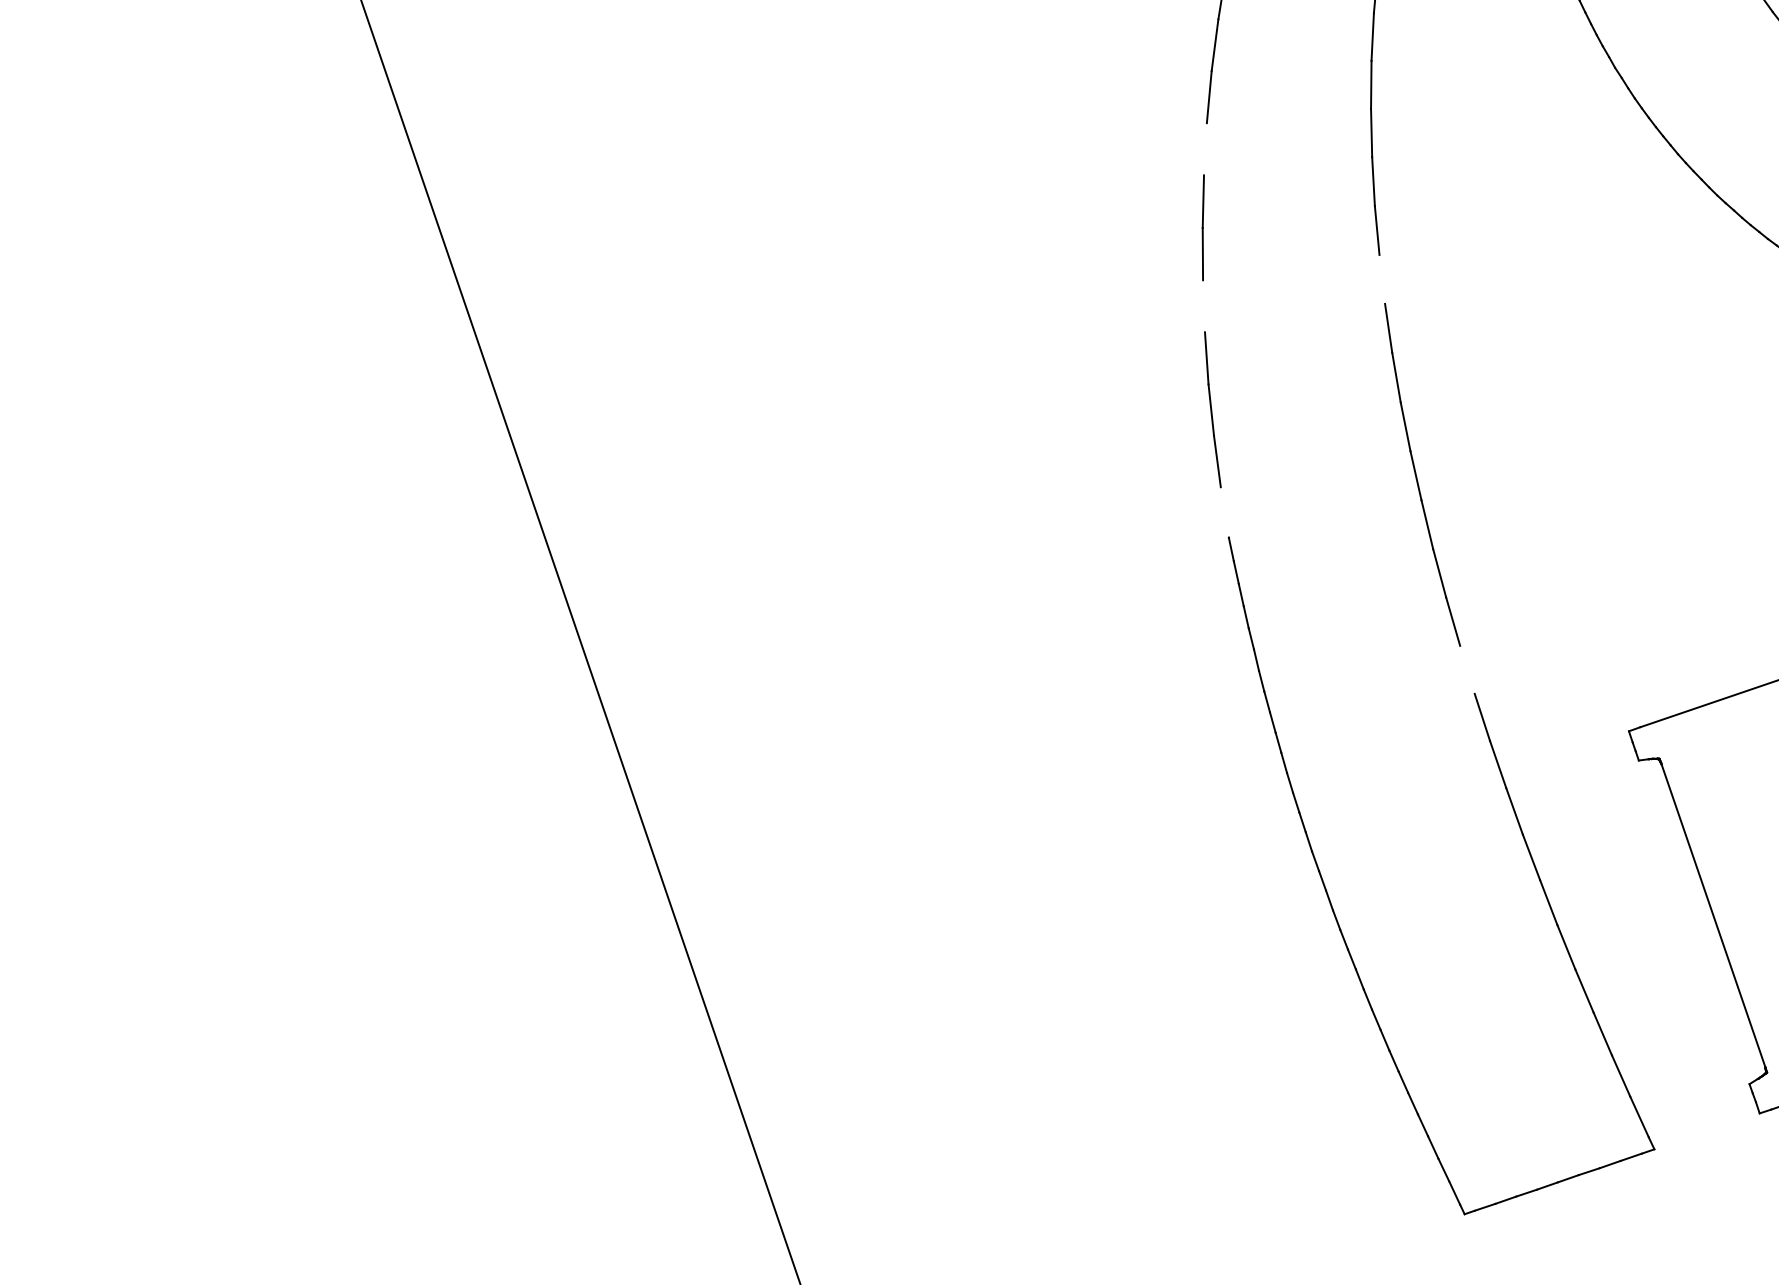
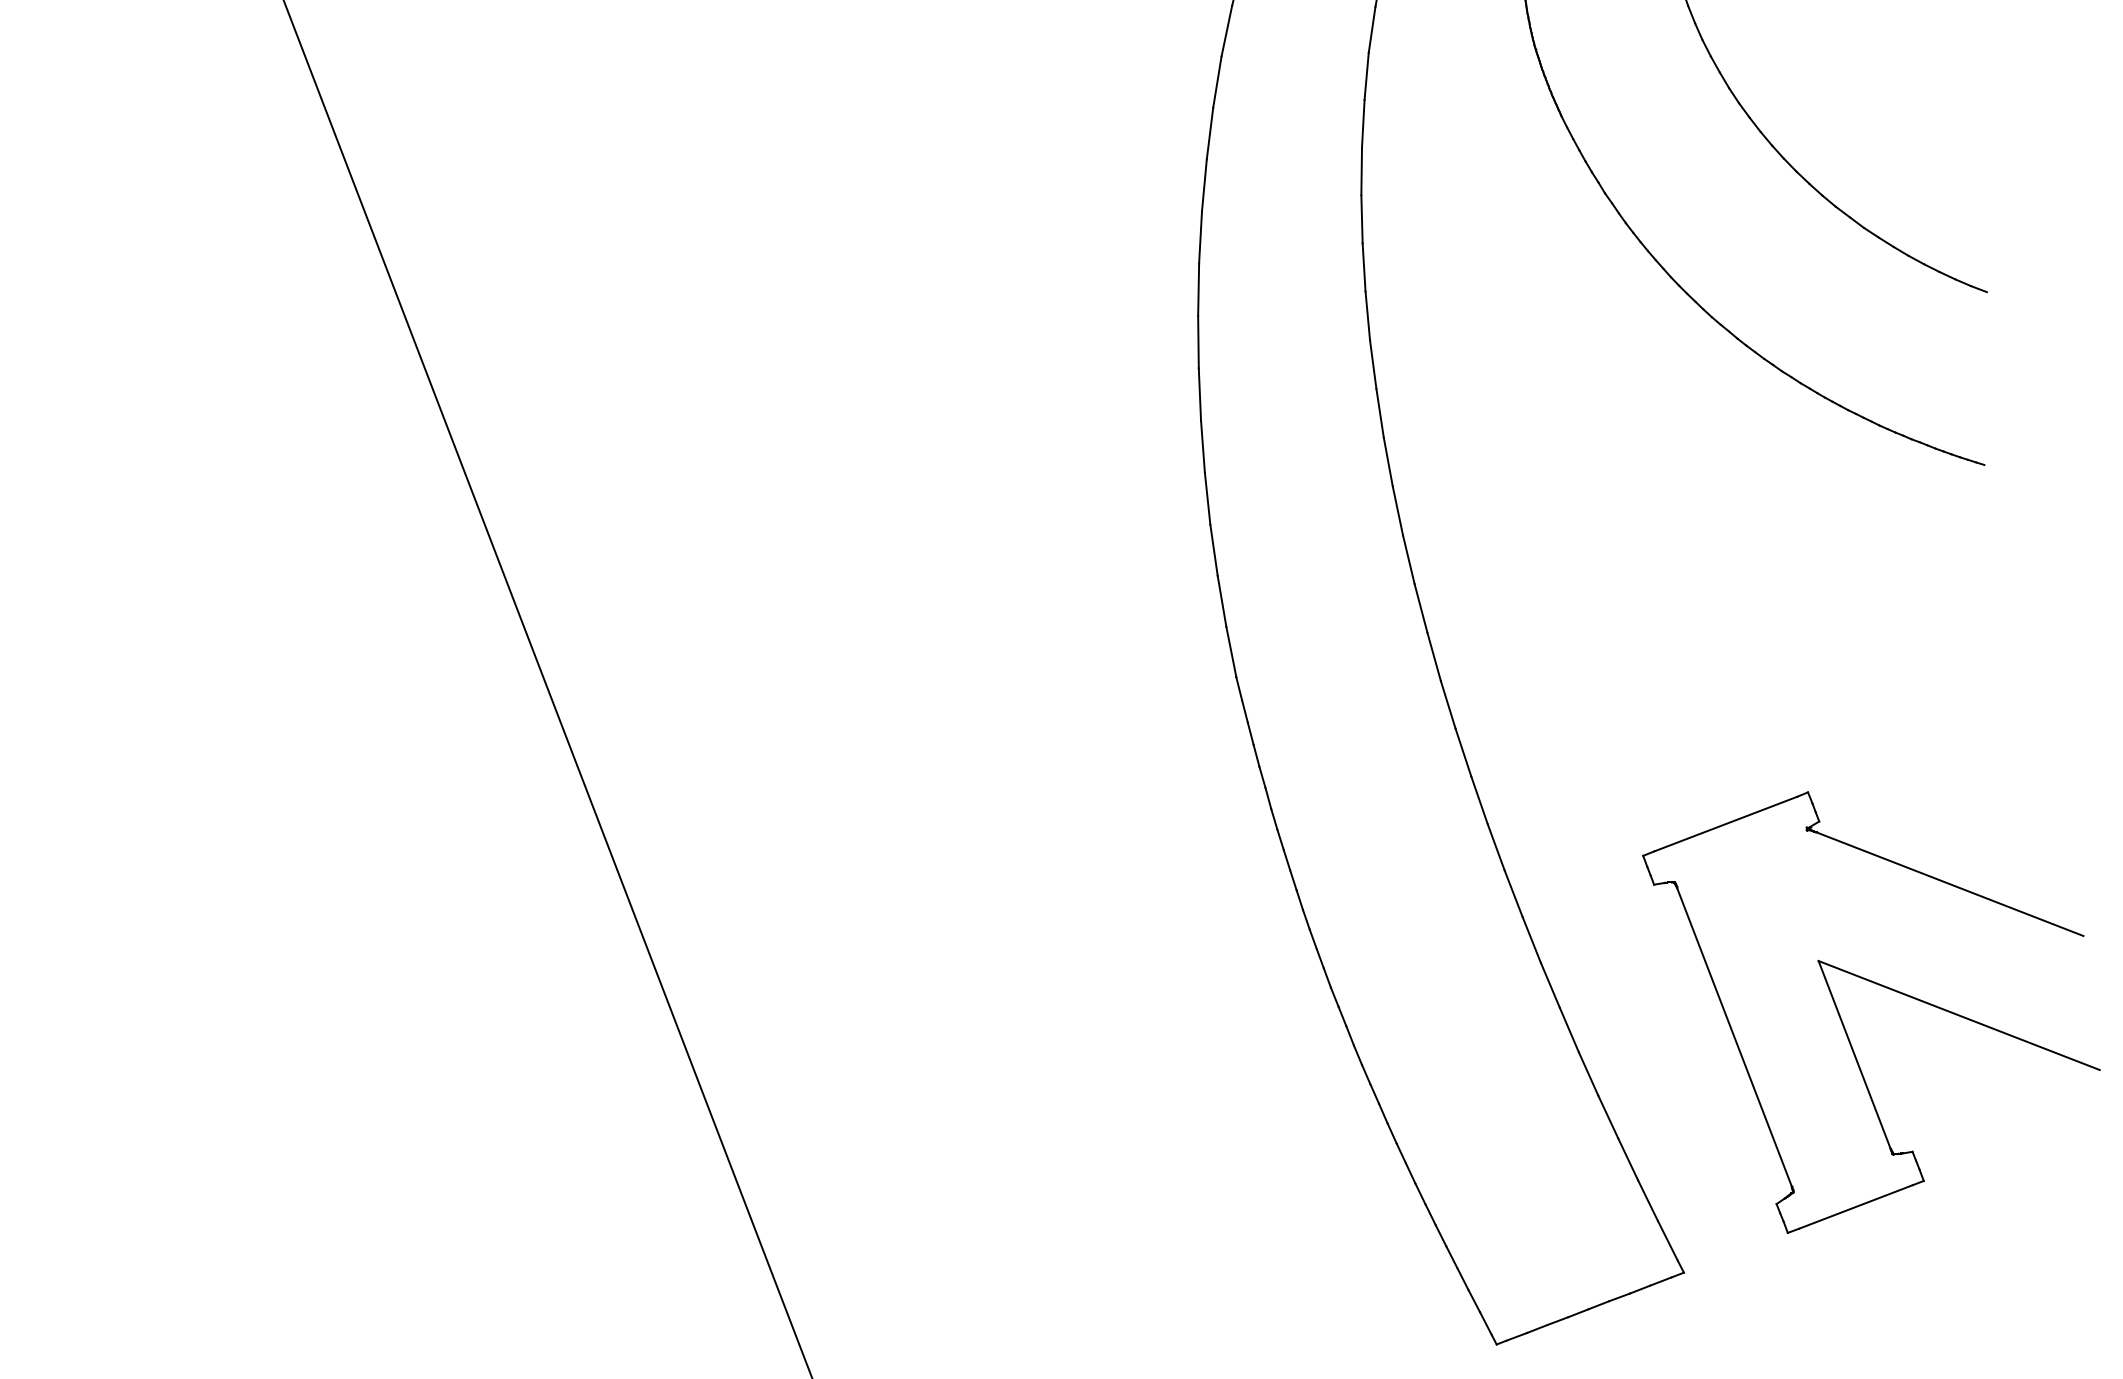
line: (1205, 149) -> (1198, 289), added
line: (1381, 278) -> (1379, 412), added
line: (1203, 306) -> (1202, 446), added
line: (1225, 511) -> (1231, 651), added
line: (1467, 669) -> (1479, 800), added

